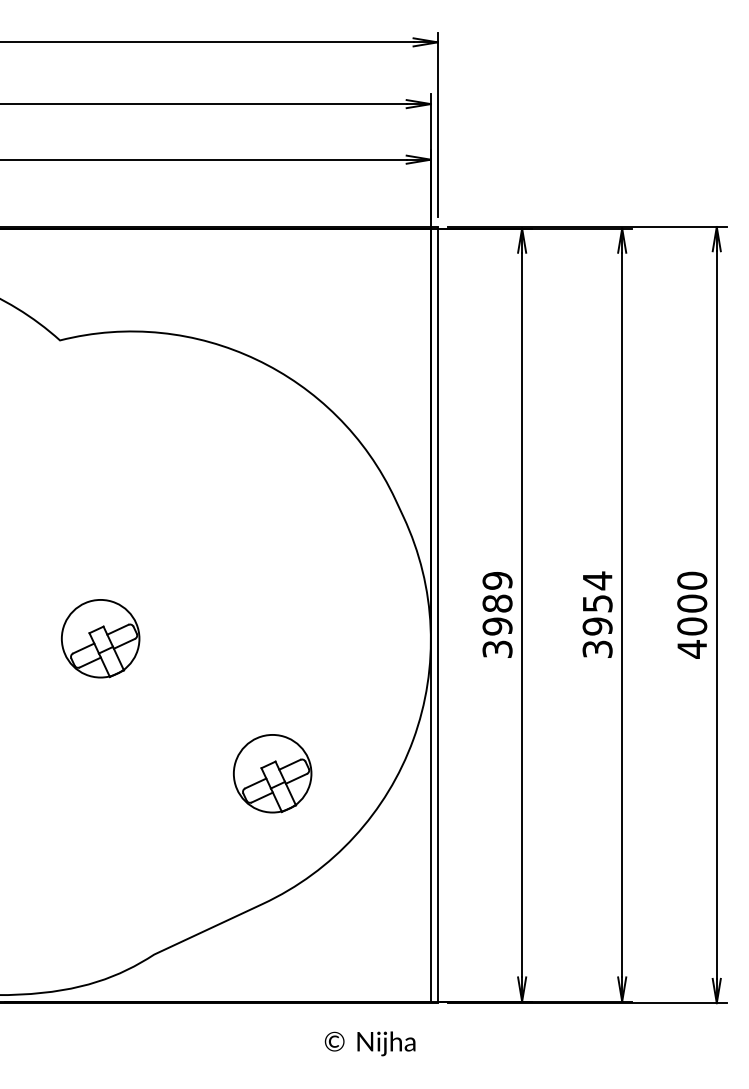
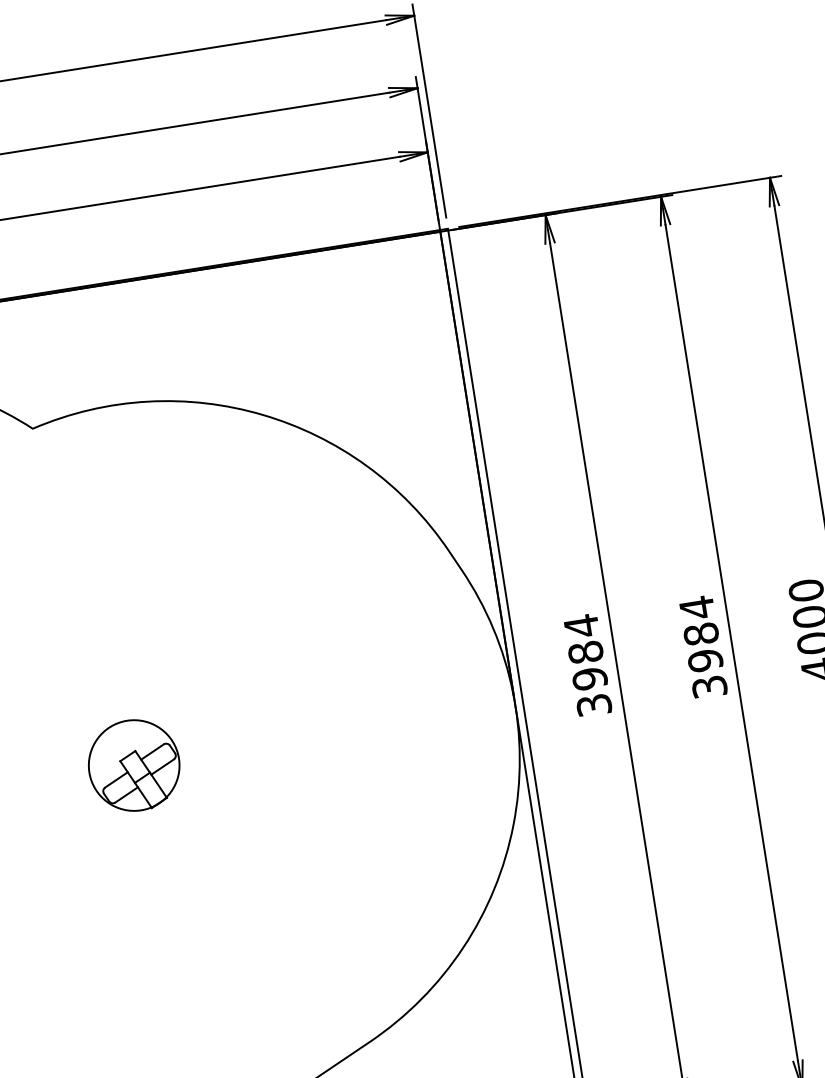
text: (497, 580) -> (581, 625), 3989 -> 3984
text: (597, 603) -> (701, 634), 3954 -> 3984
part: (272, 773) -> (357, 889), removed

